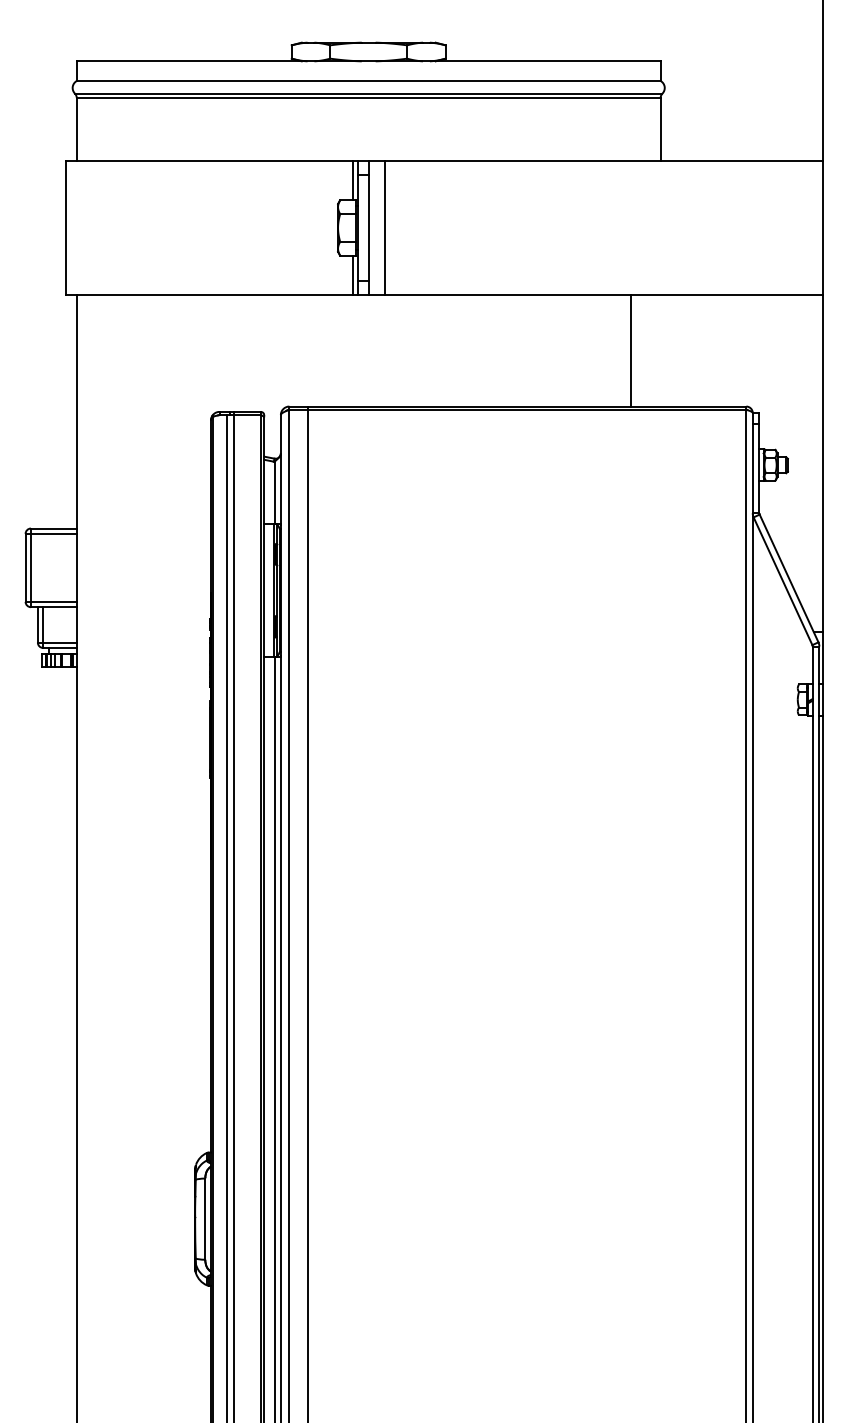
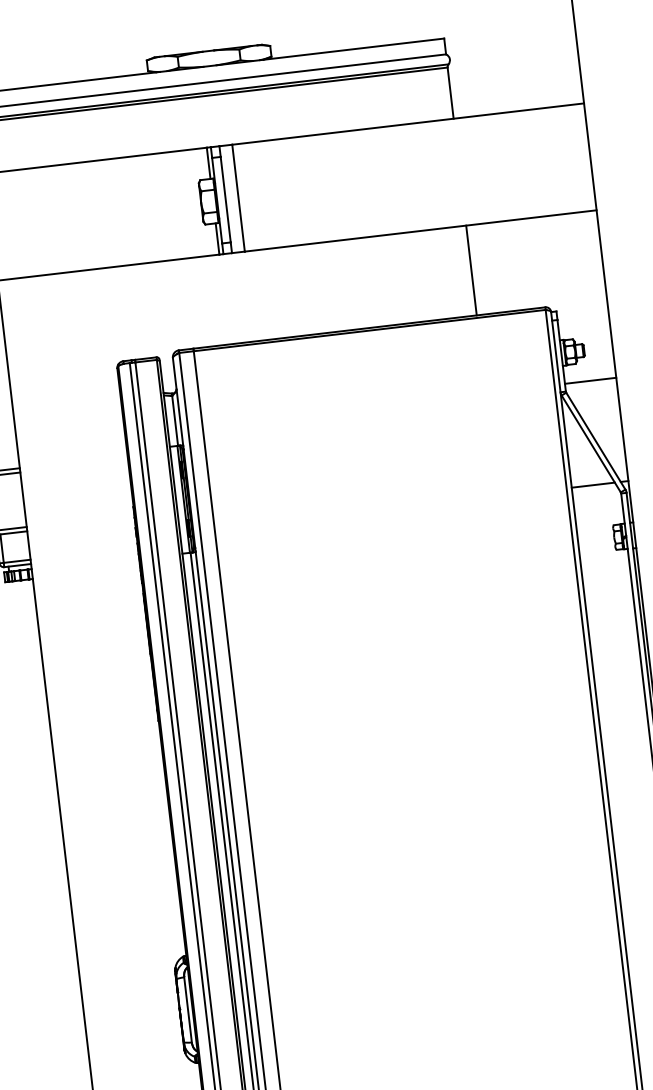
line: (630, 350) -> (471, 270), moved
line: (791, 503) -> (590, 380), added
line: (779, 632) -> (593, 485), added

